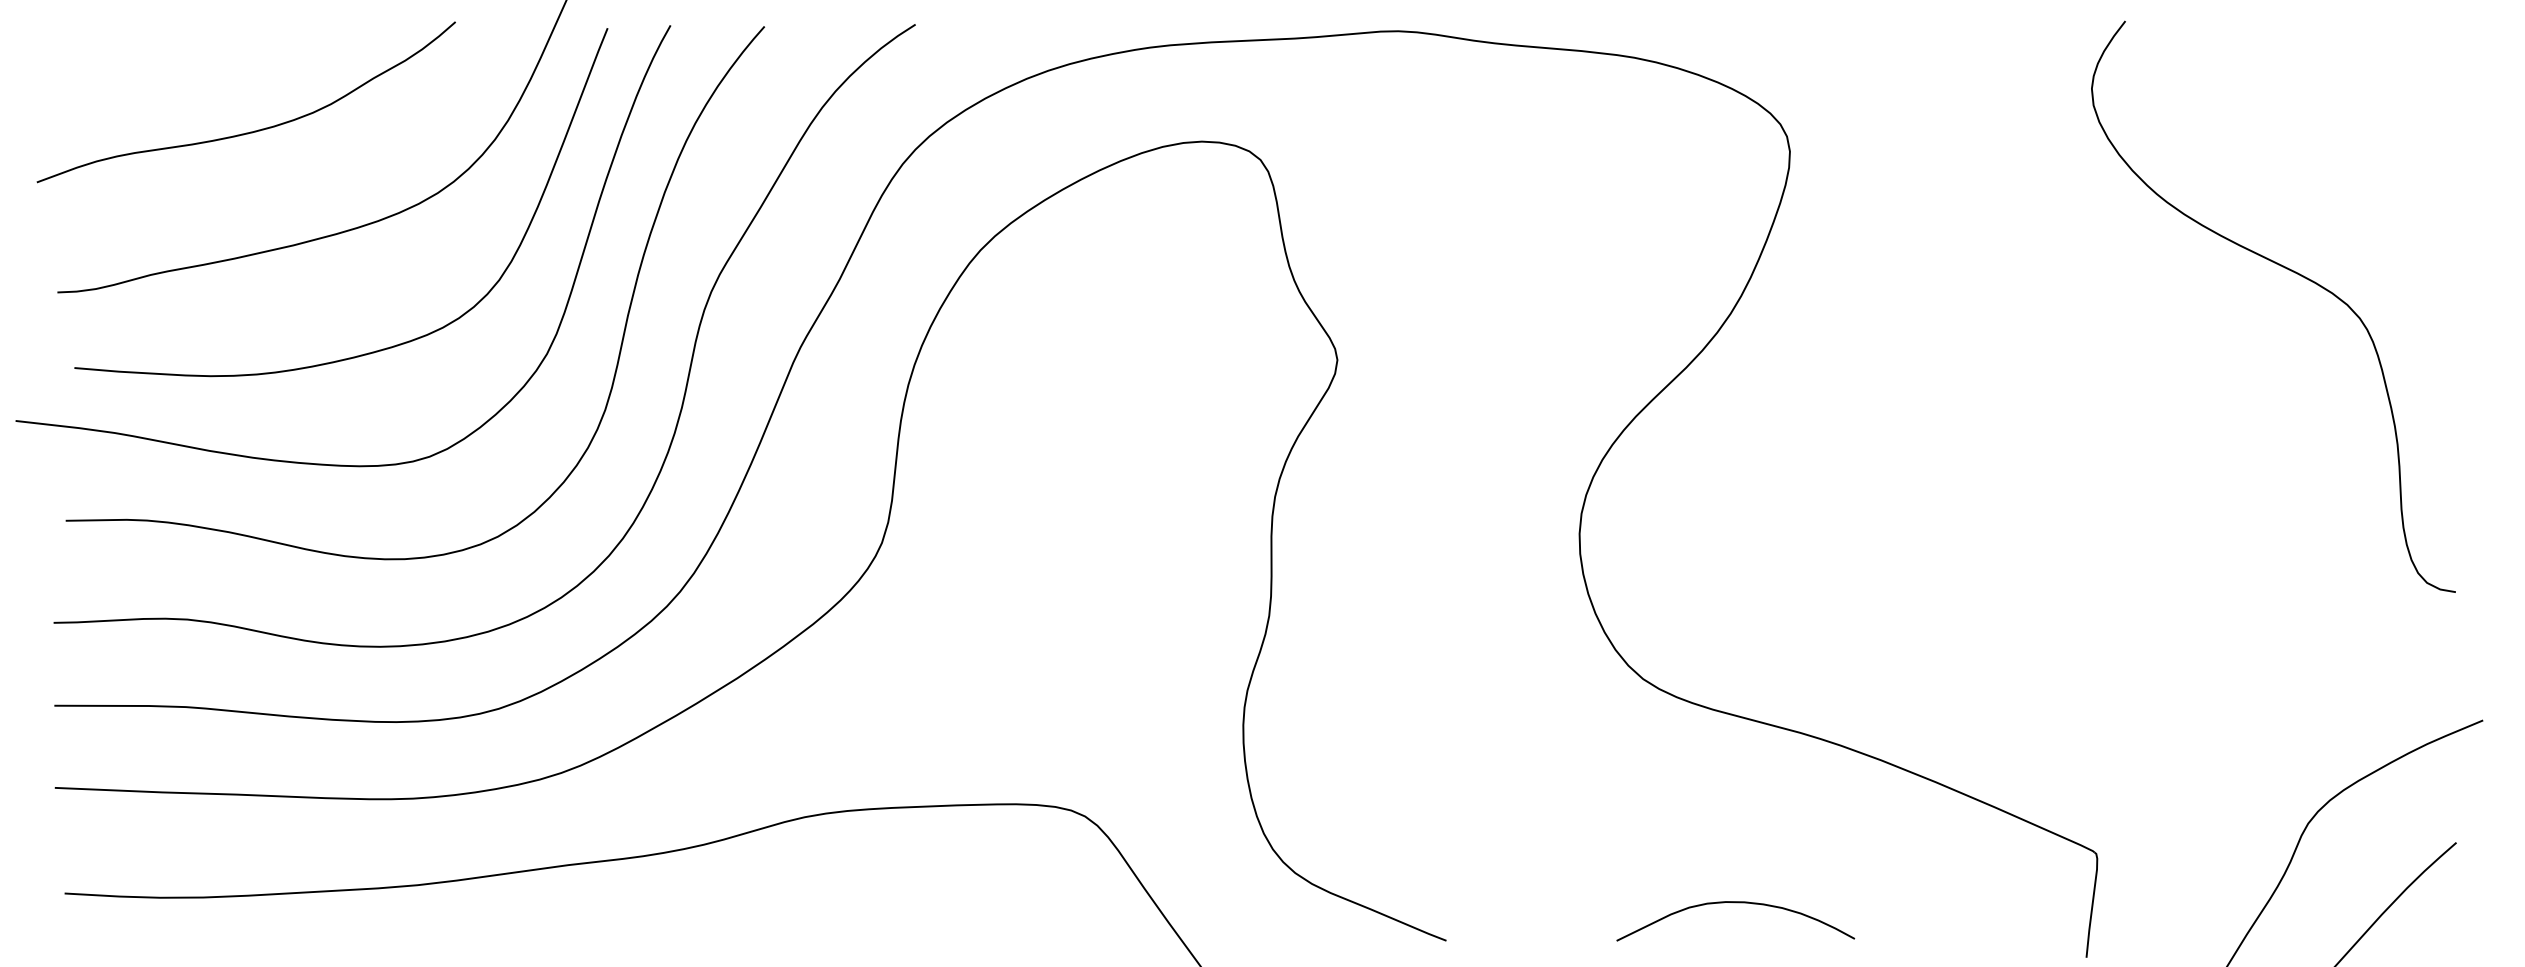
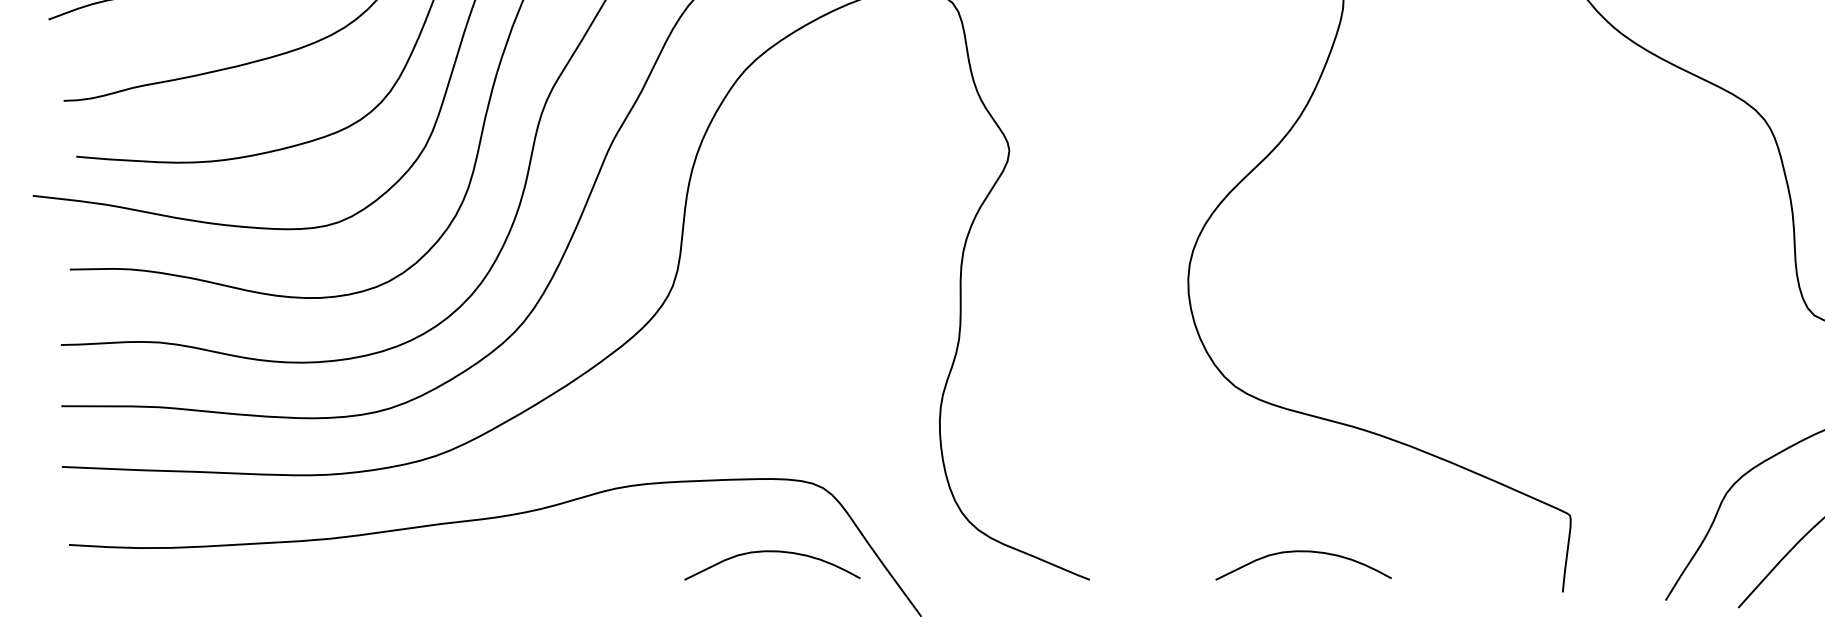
curve: (1016, 903) -> (772, 552), added

